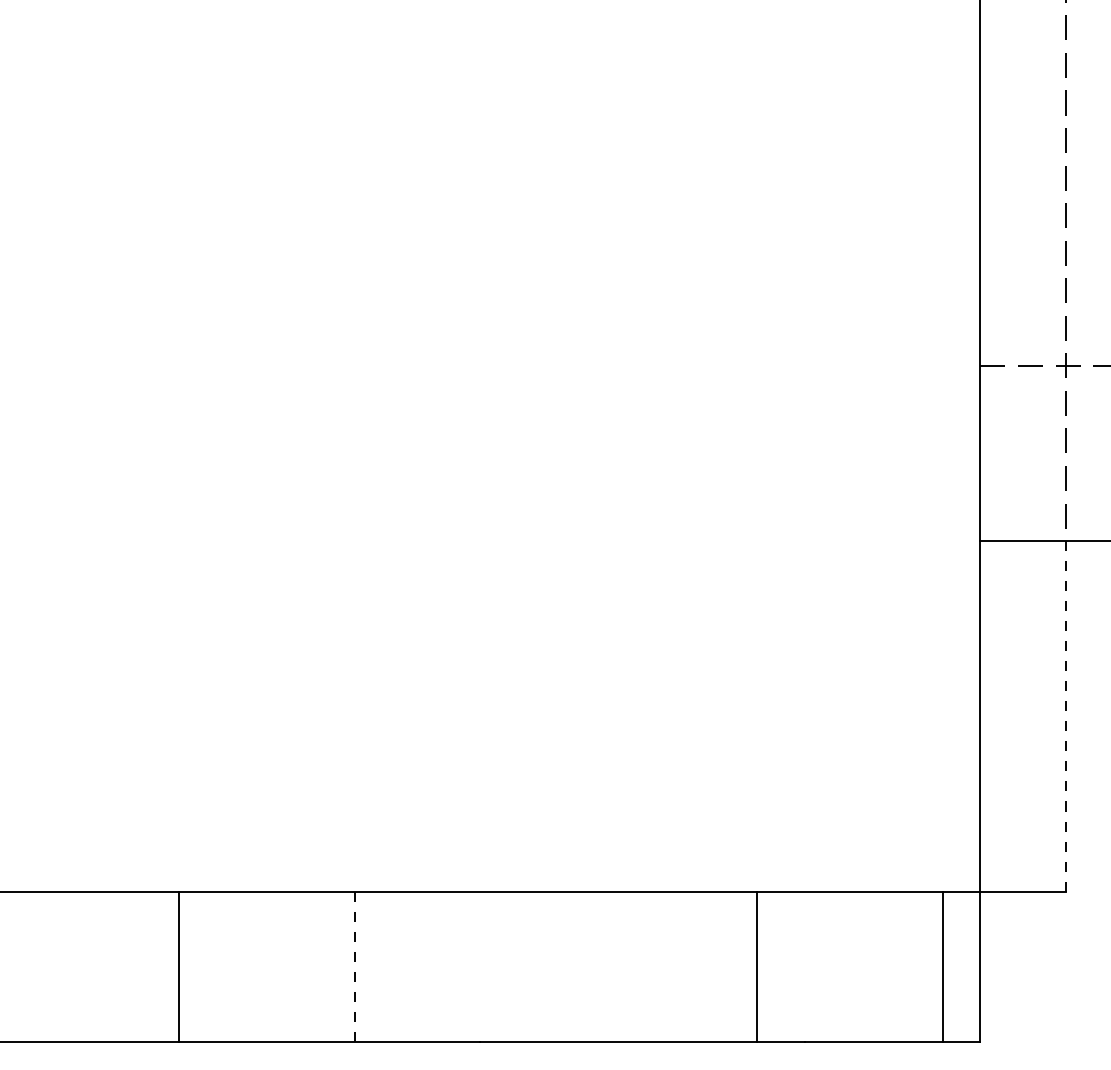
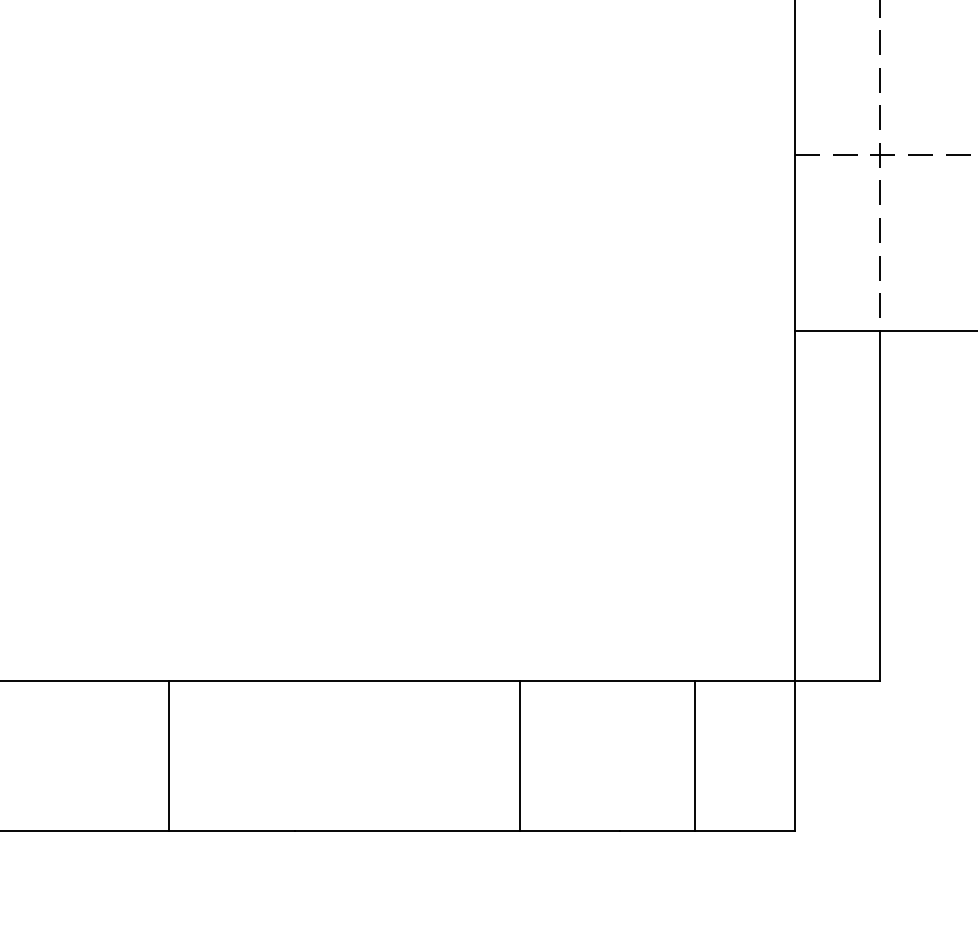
line: (1065, 716) -> (880, 506), dashed -> solid
line: (354, 966) -> (169, 756), dashed -> solid
line: (757, 966) -> (520, 756), moved
line: (943, 966) -> (695, 756), moved

